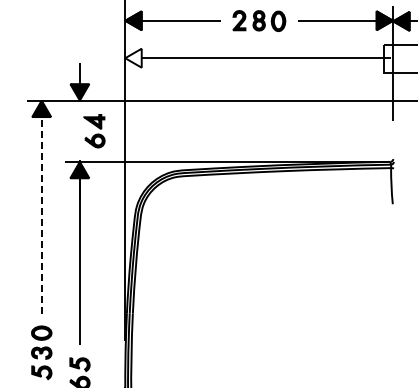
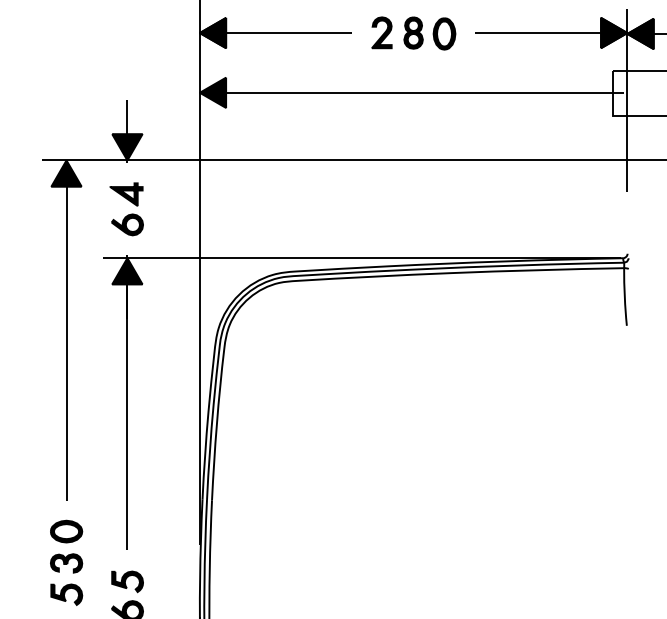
fill: (133, 57) -> (213, 91), added
part: (94, 131) -> (126, 209), moved
line: (41, 215) -> (66, 343), dashed -> solid

